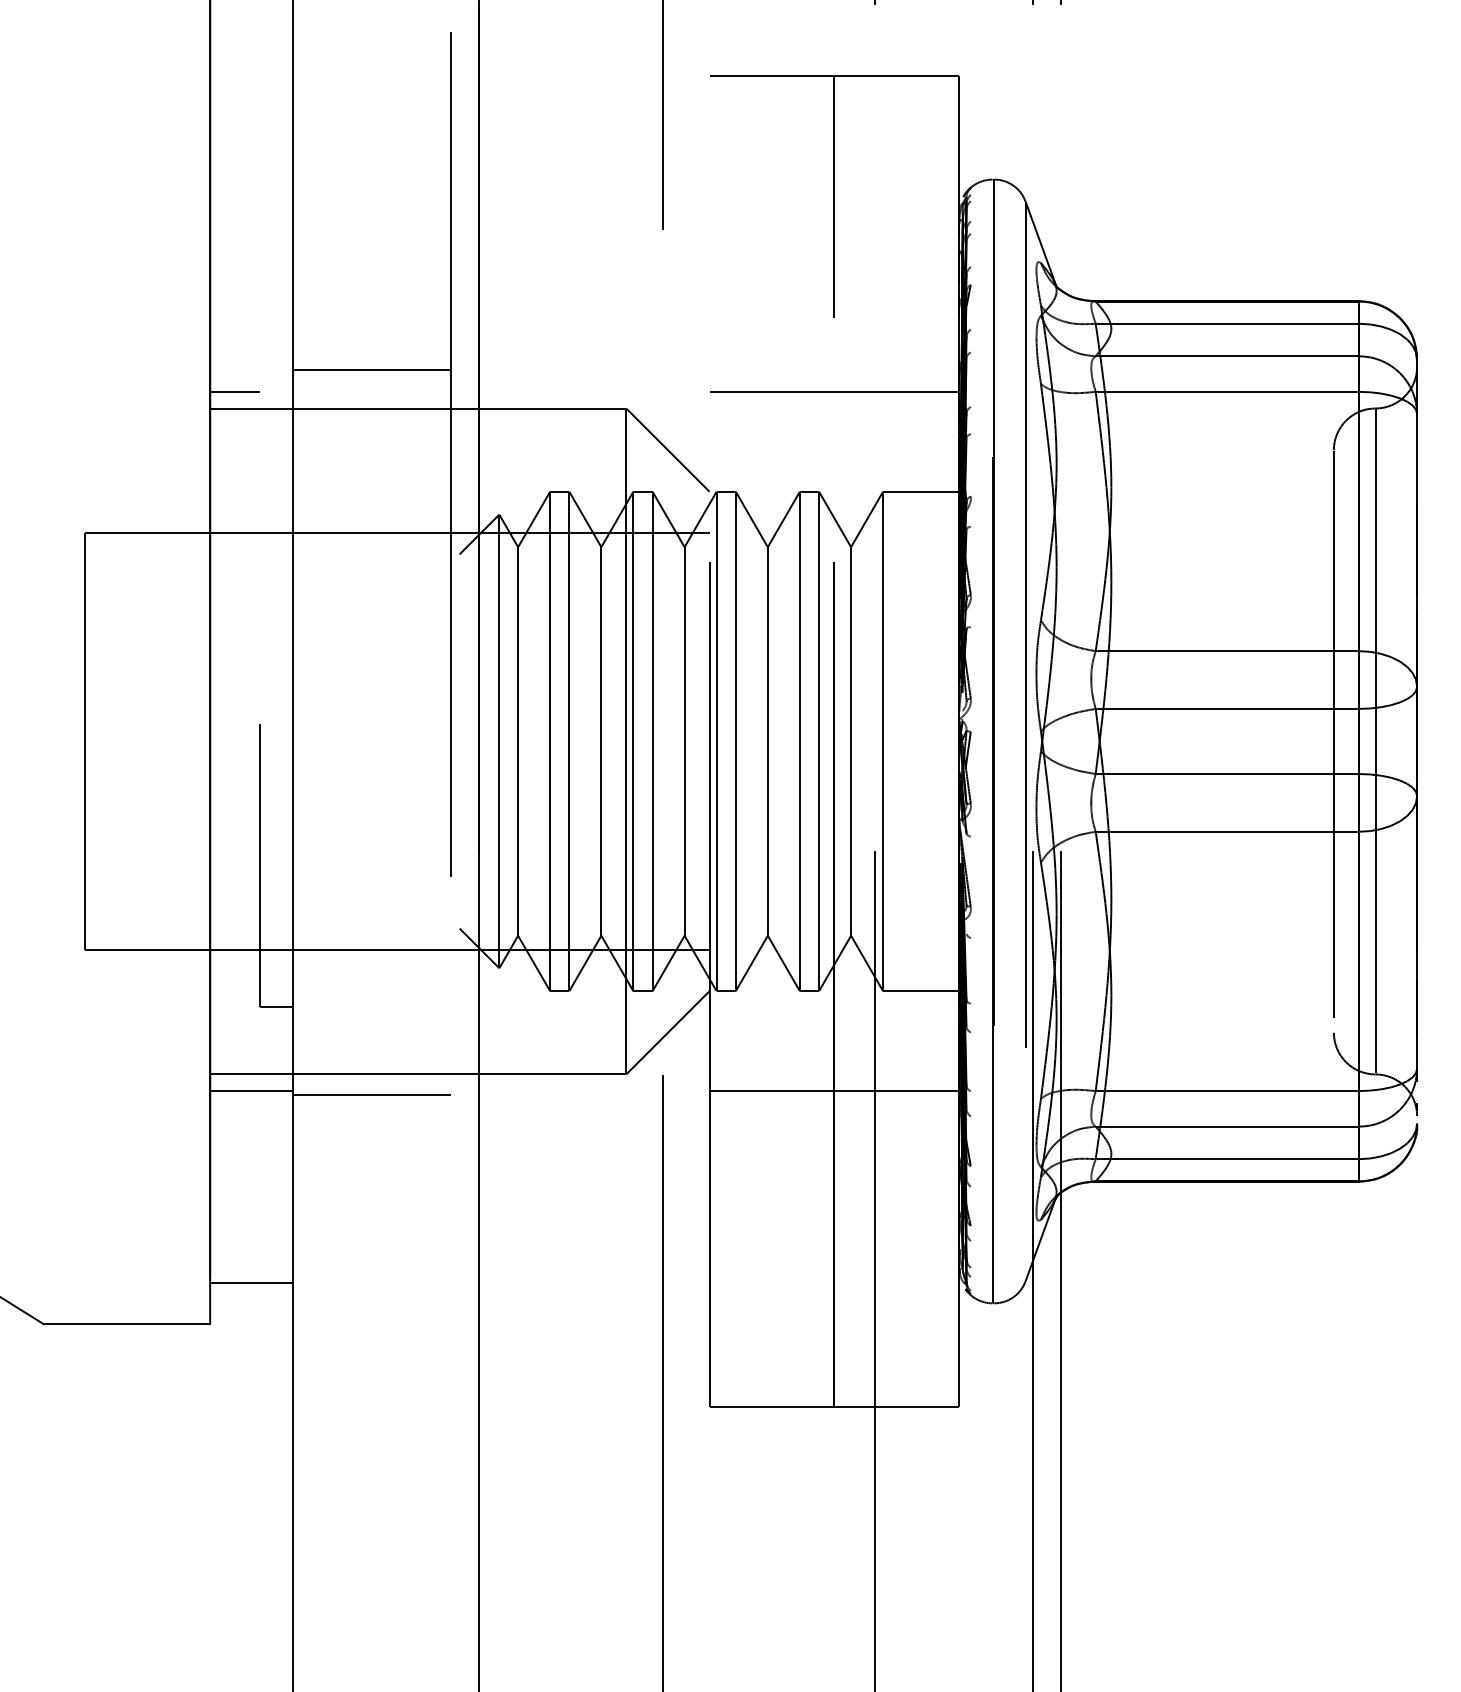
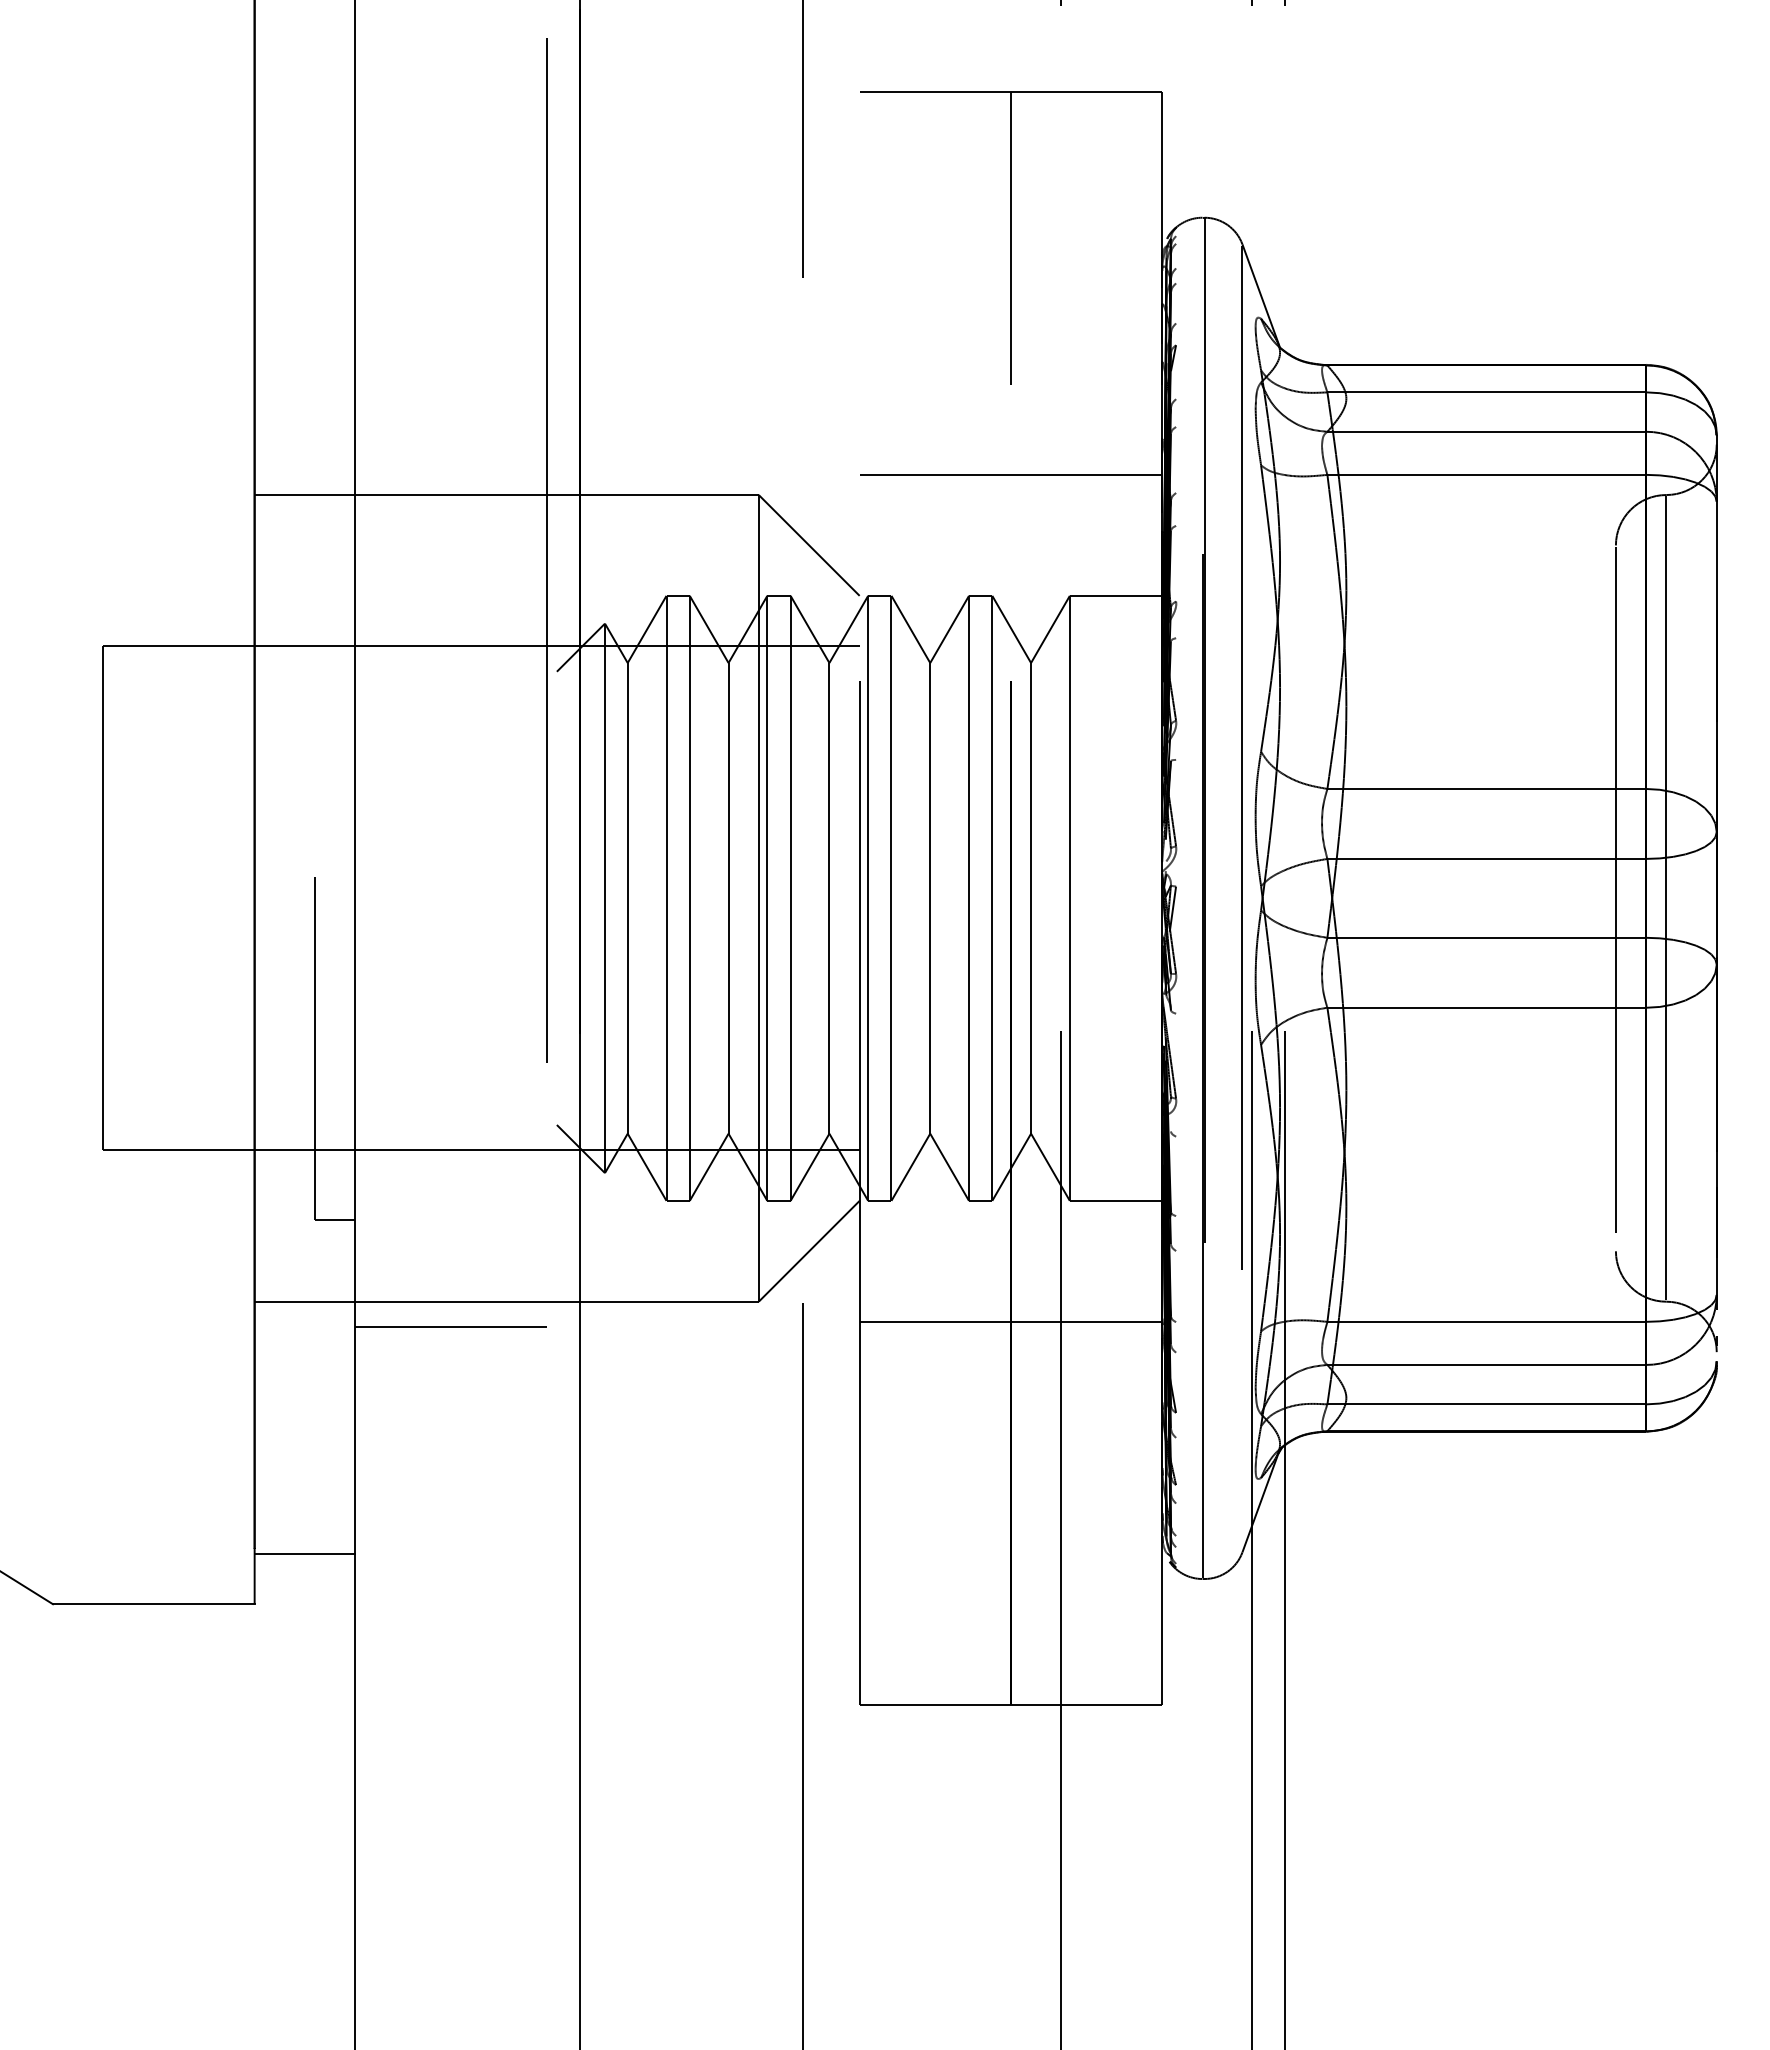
line: (371, 370) -> (450, 448), removed
line: (234, 391) -> (284, 474), removed
line: (251, 1090) -> (304, 1321), removed

